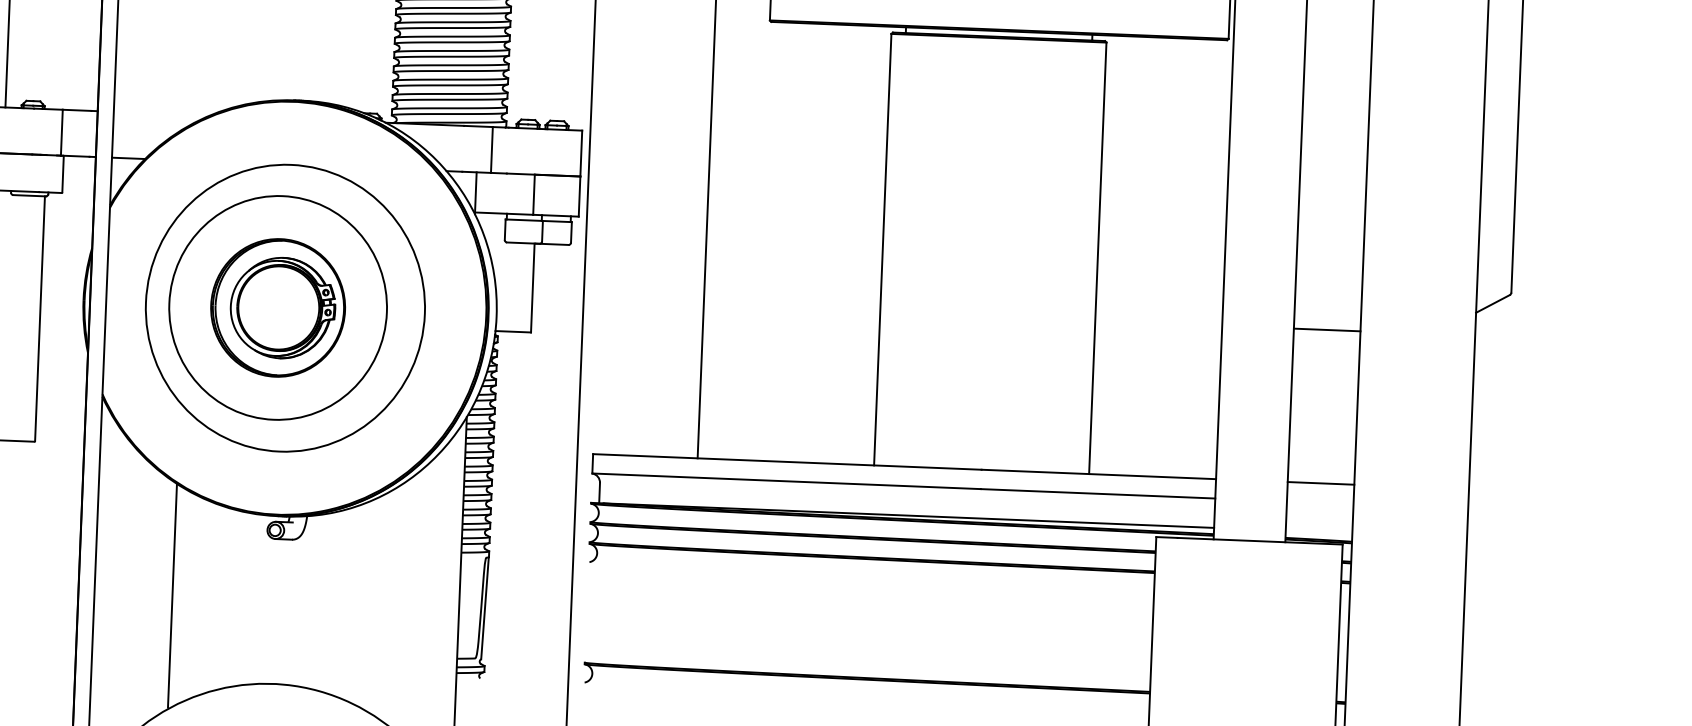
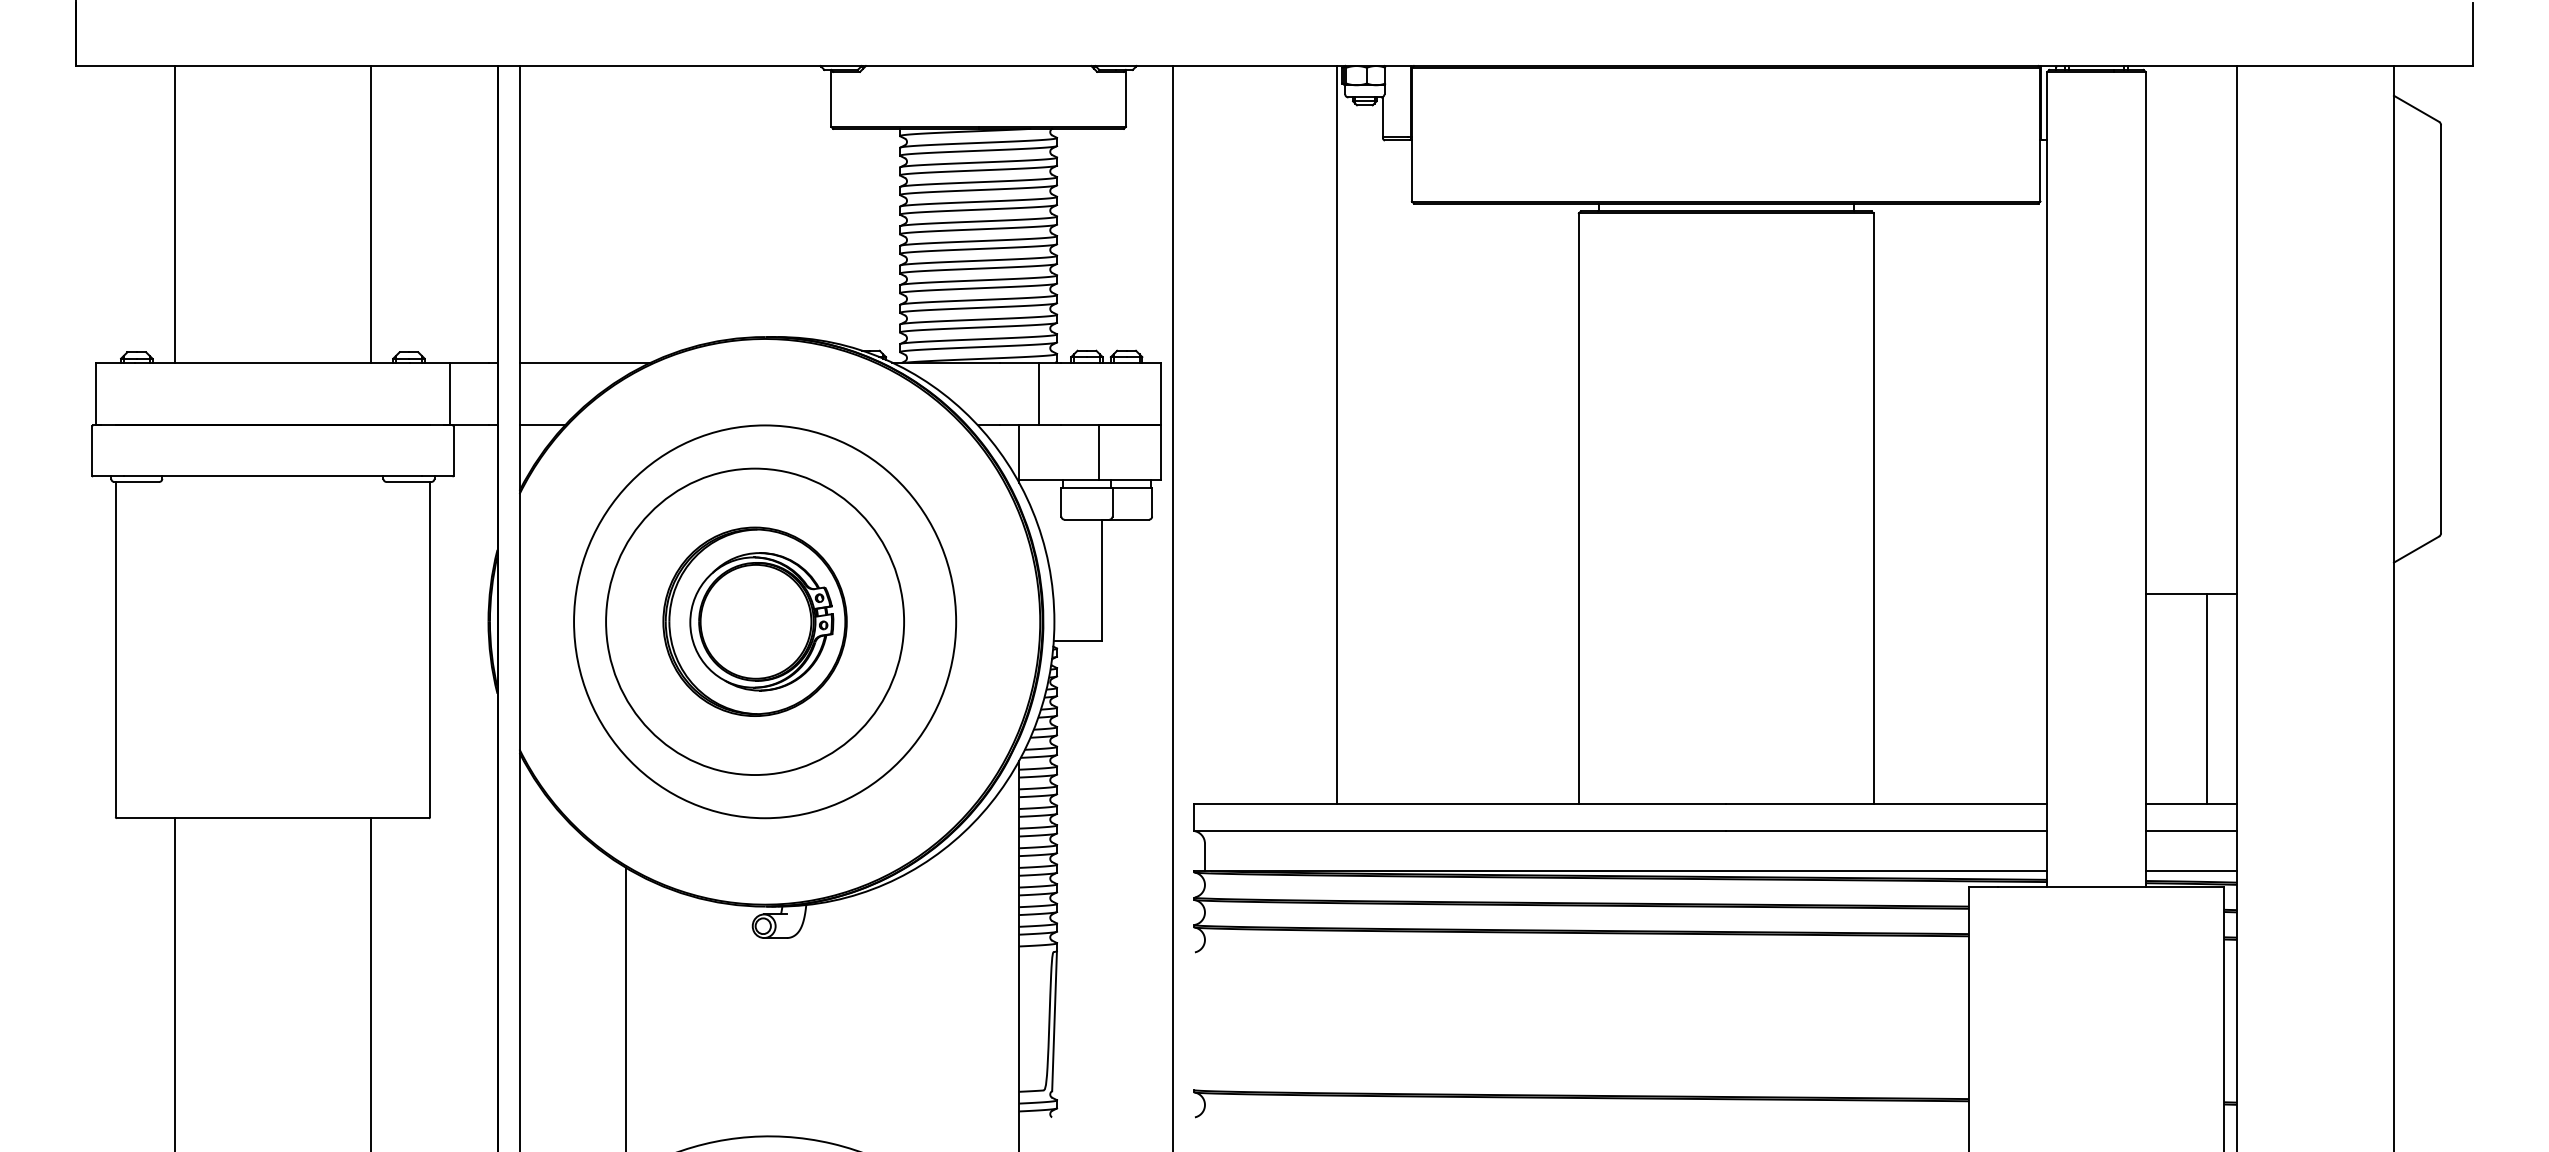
line: (161, 113) -> (584, 362), added
line: (1335, 407) -> (2207, 699), added
line: (1319, 502) -> (2190, 830), added
line: (1318, 532) -> (2190, 871), added

